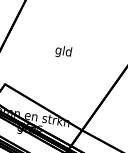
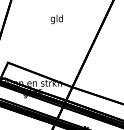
text: (62, 51) -> (56, 19), moved

